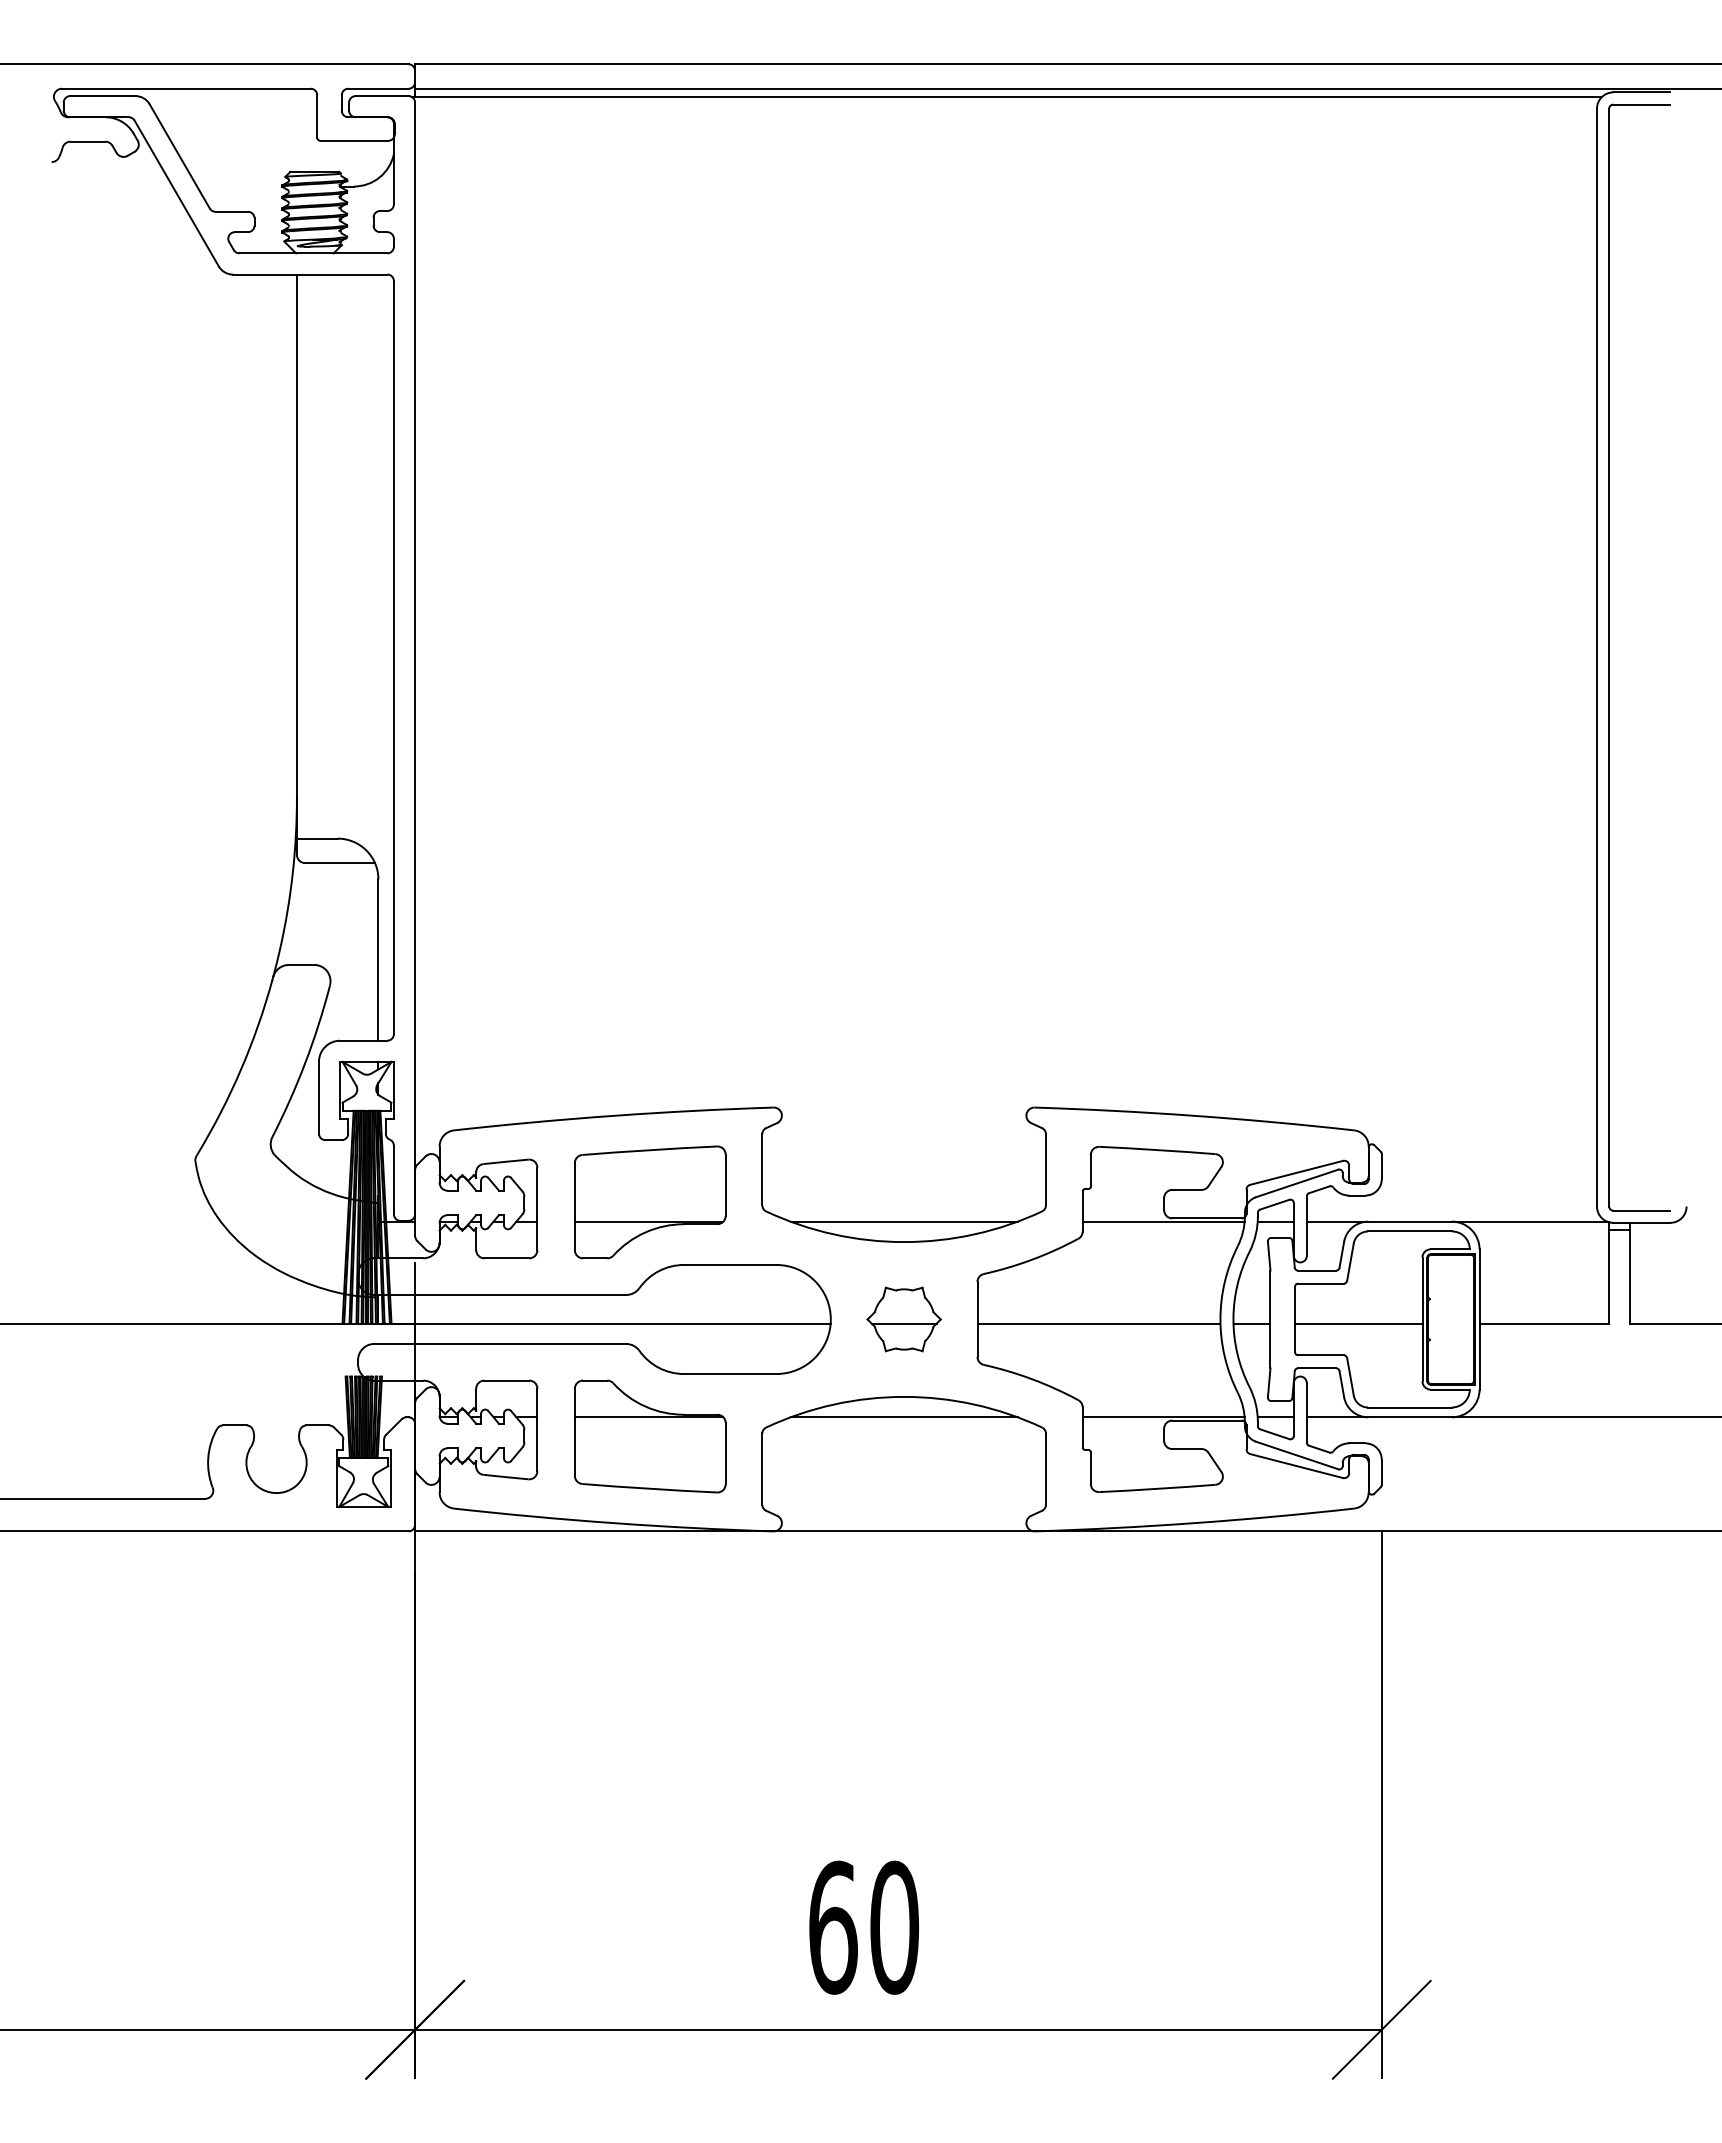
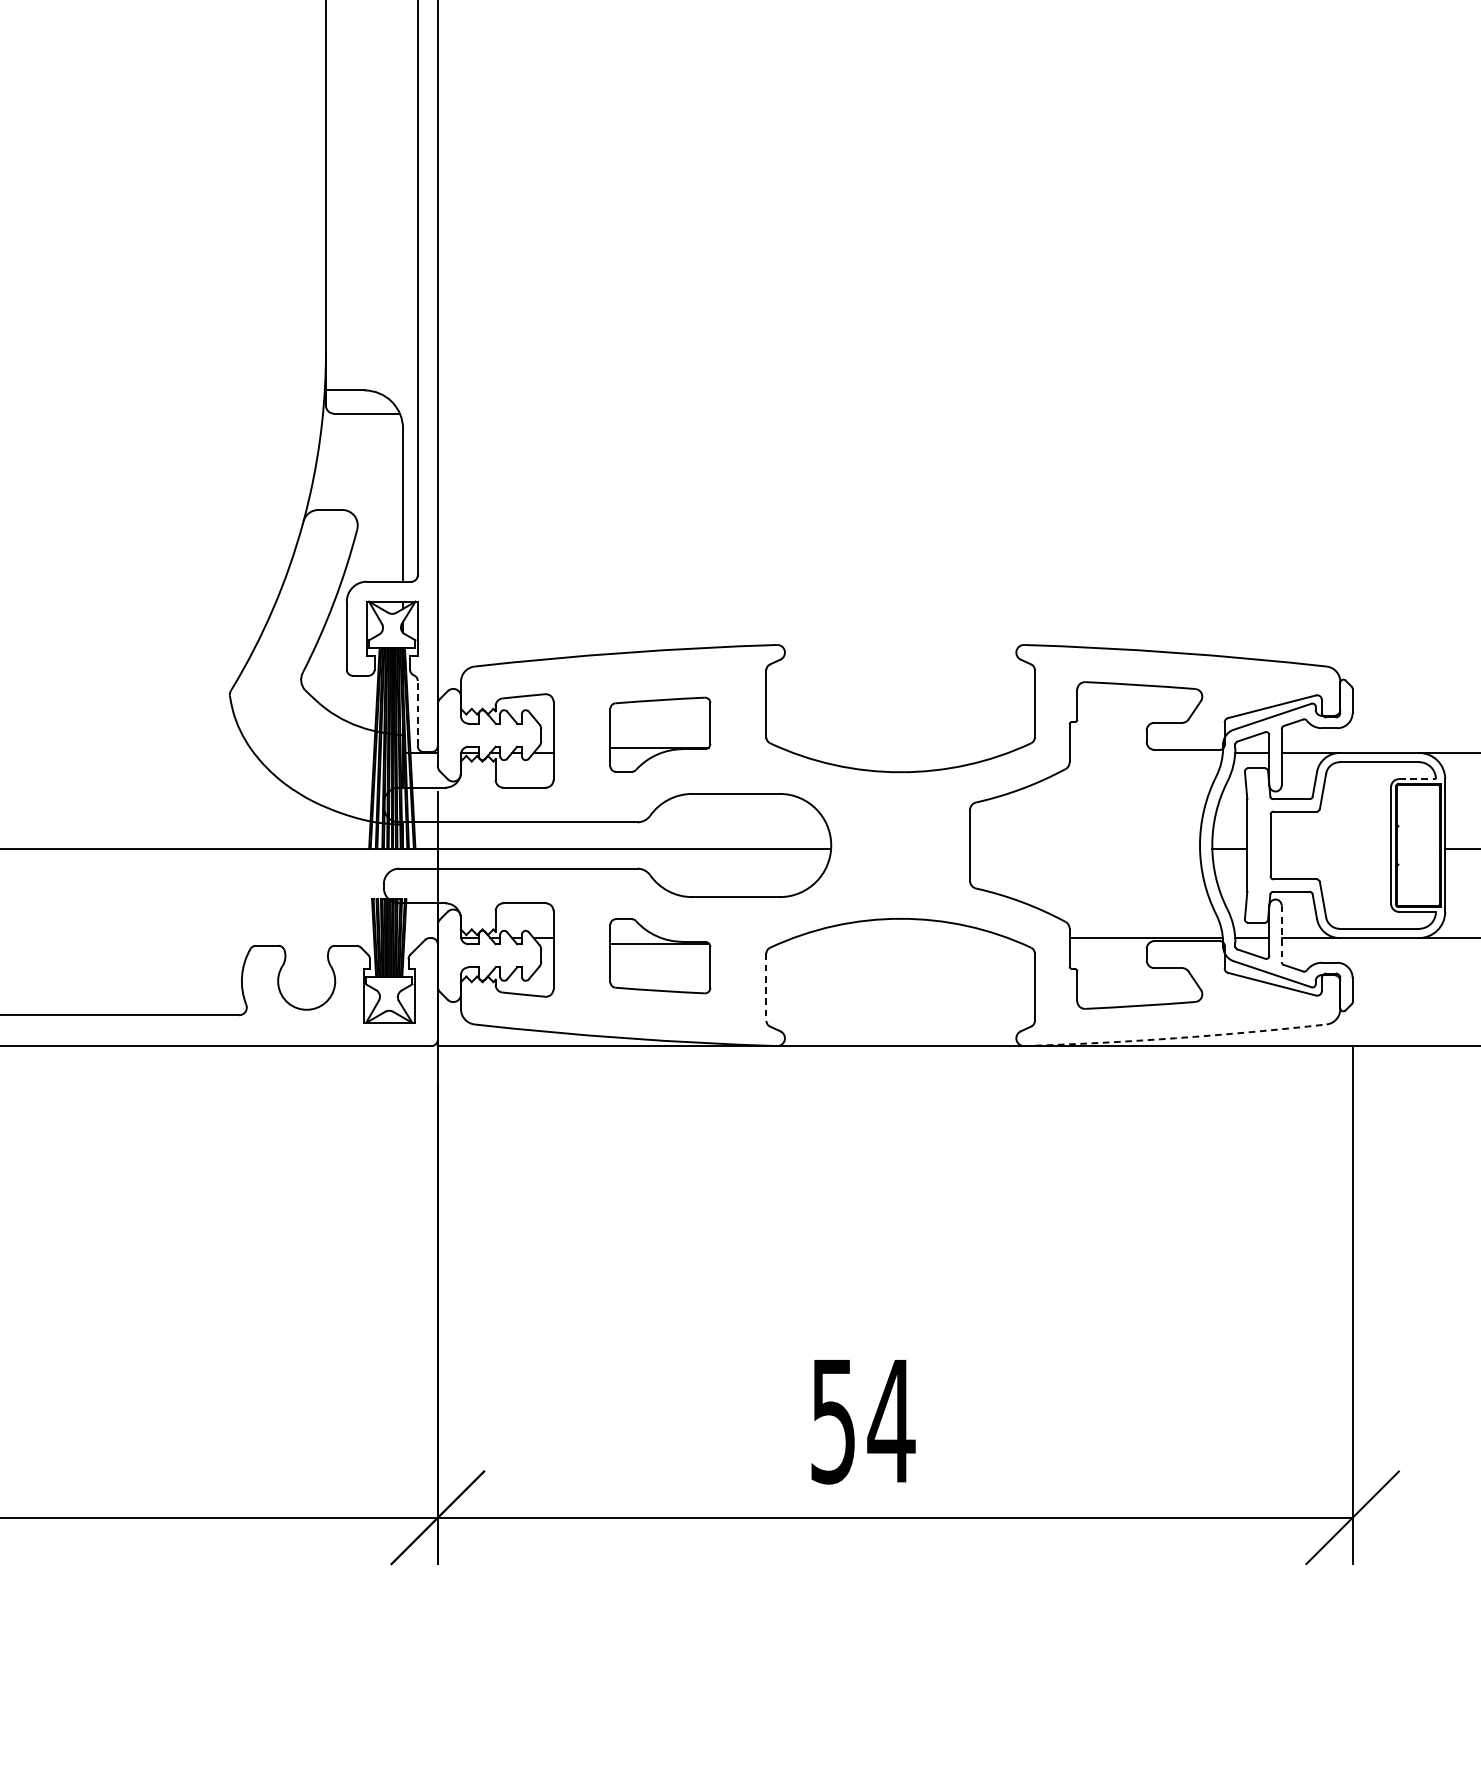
line: (393, 1179) -> (417, 713), solid -> dashed
part: (650, 1202) -> (660, 734), size x0.7
line: (903, 1221) -> (900, 752), removed
line: (1163, 1221) -> (1146, 752), removed
line: (1450, 1249) -> (1417, 779), solid -> dashed
part: (903, 1319) -> (900, 845), removed
line: (1098, 1323) -> (1084, 849), removed
line: (1358, 1323) -> (1330, 849), removed
line: (1306, 1412) -> (1281, 933), solid -> dashed
line: (903, 1417) -> (900, 938), removed
part: (650, 1436) -> (660, 956), size x0.7
line: (762, 1469) -> (766, 987), solid -> dashed
arc: (1194, 1523) -> (1175, 1038), solid -> dashed
text: (864, 1927) -> (863, 1420), 60 -> 54

